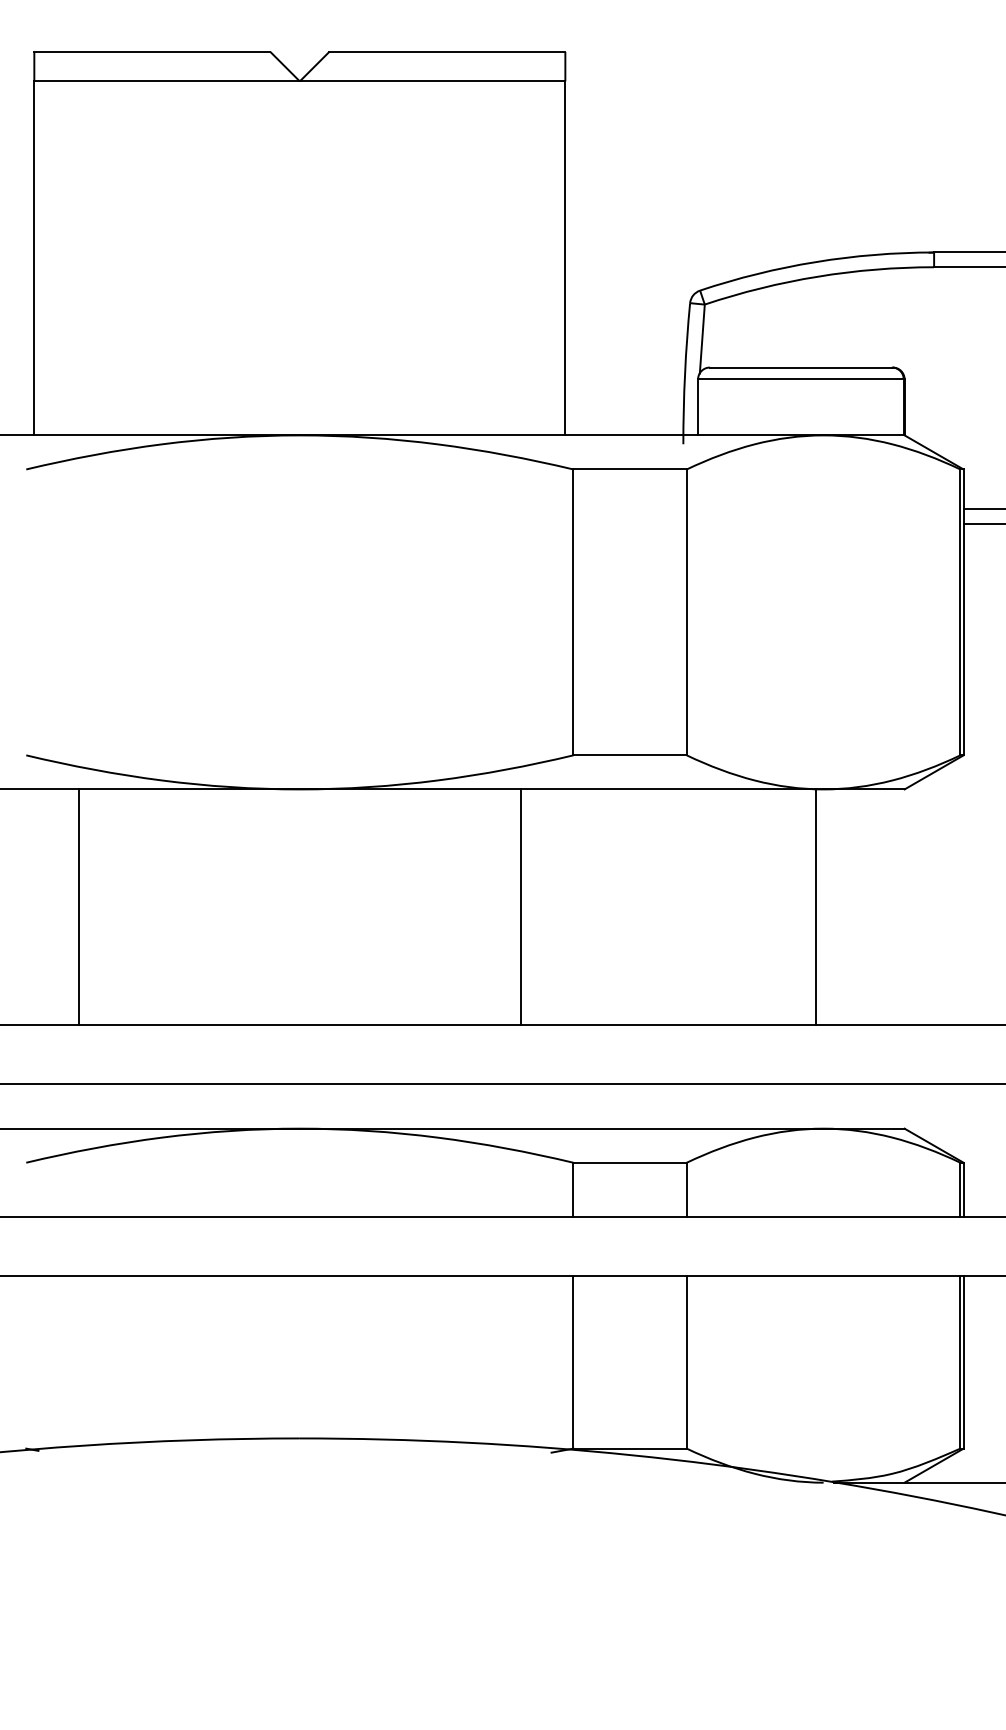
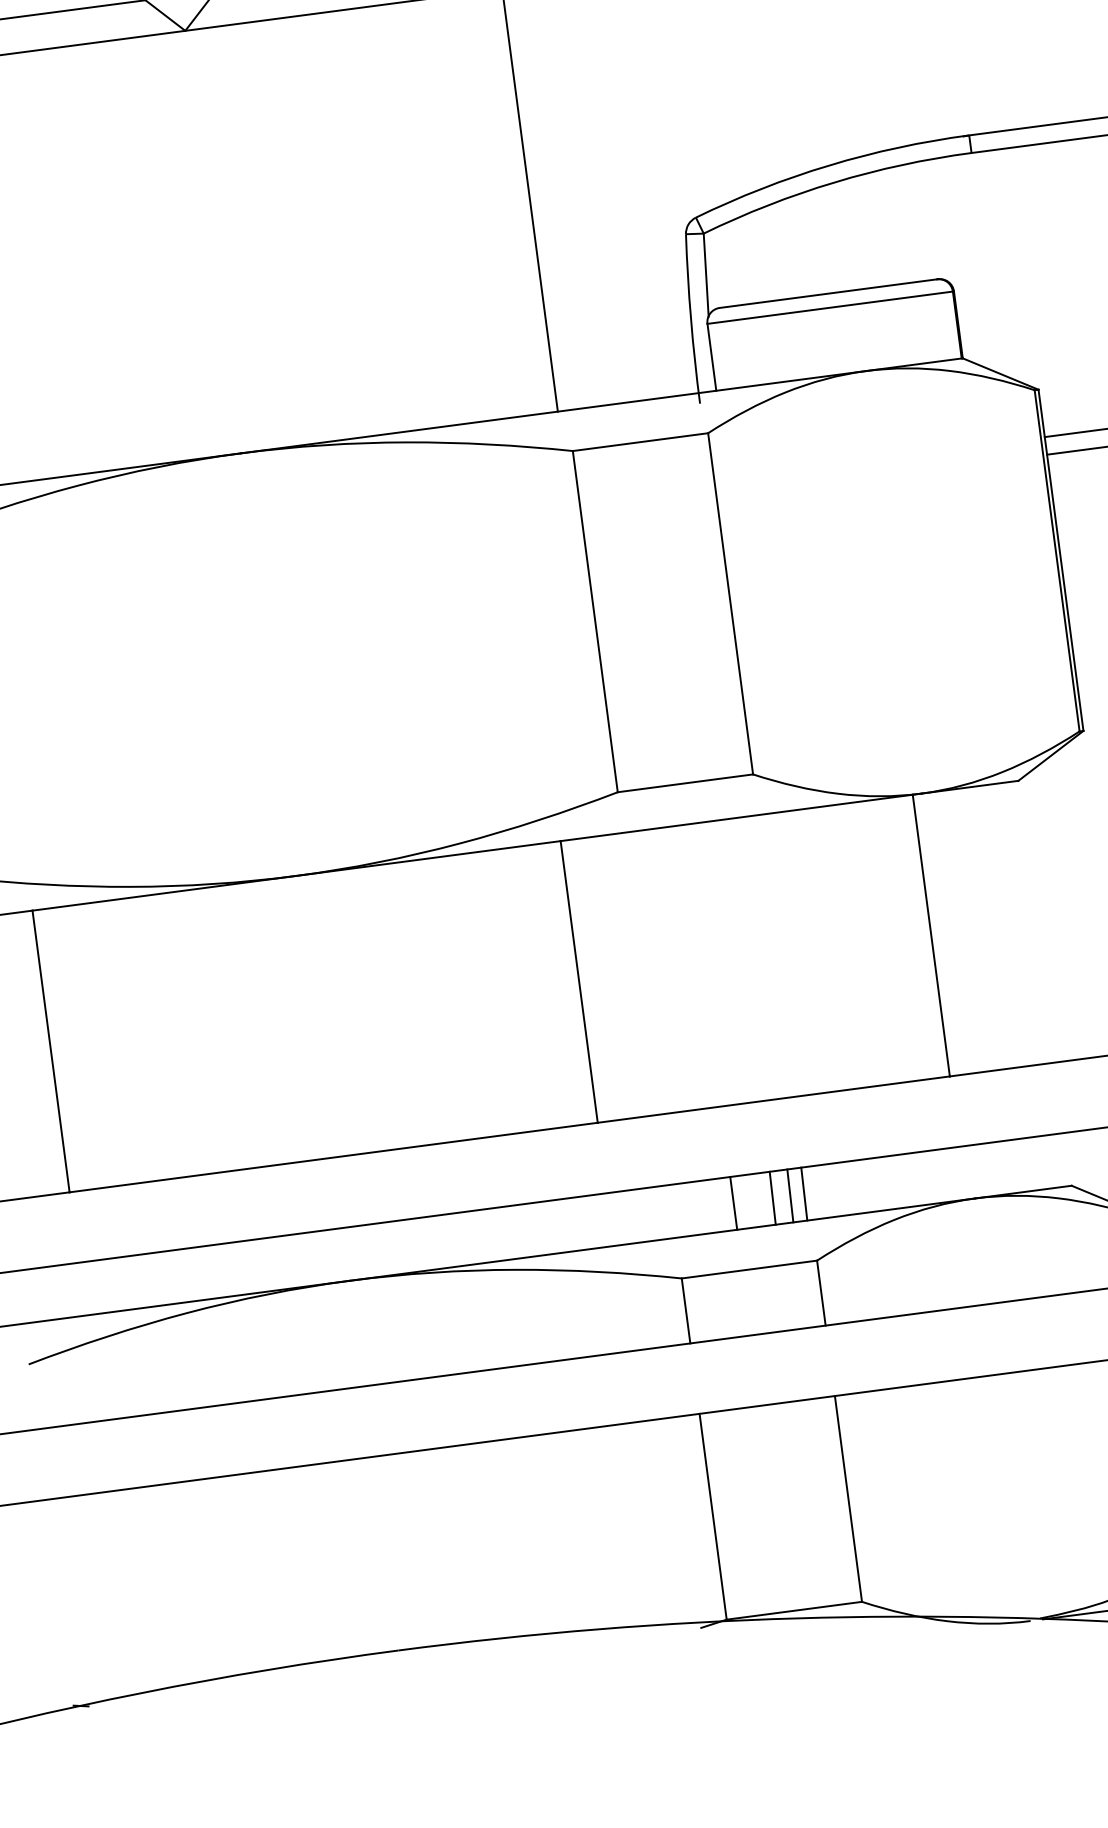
line: (624, 1106) -> (733, 1203), added
line: (656, 1106) -> (772, 1198), added
line: (671, 1106) -> (789, 1195), added
line: (683, 1106) -> (804, 1194), added

